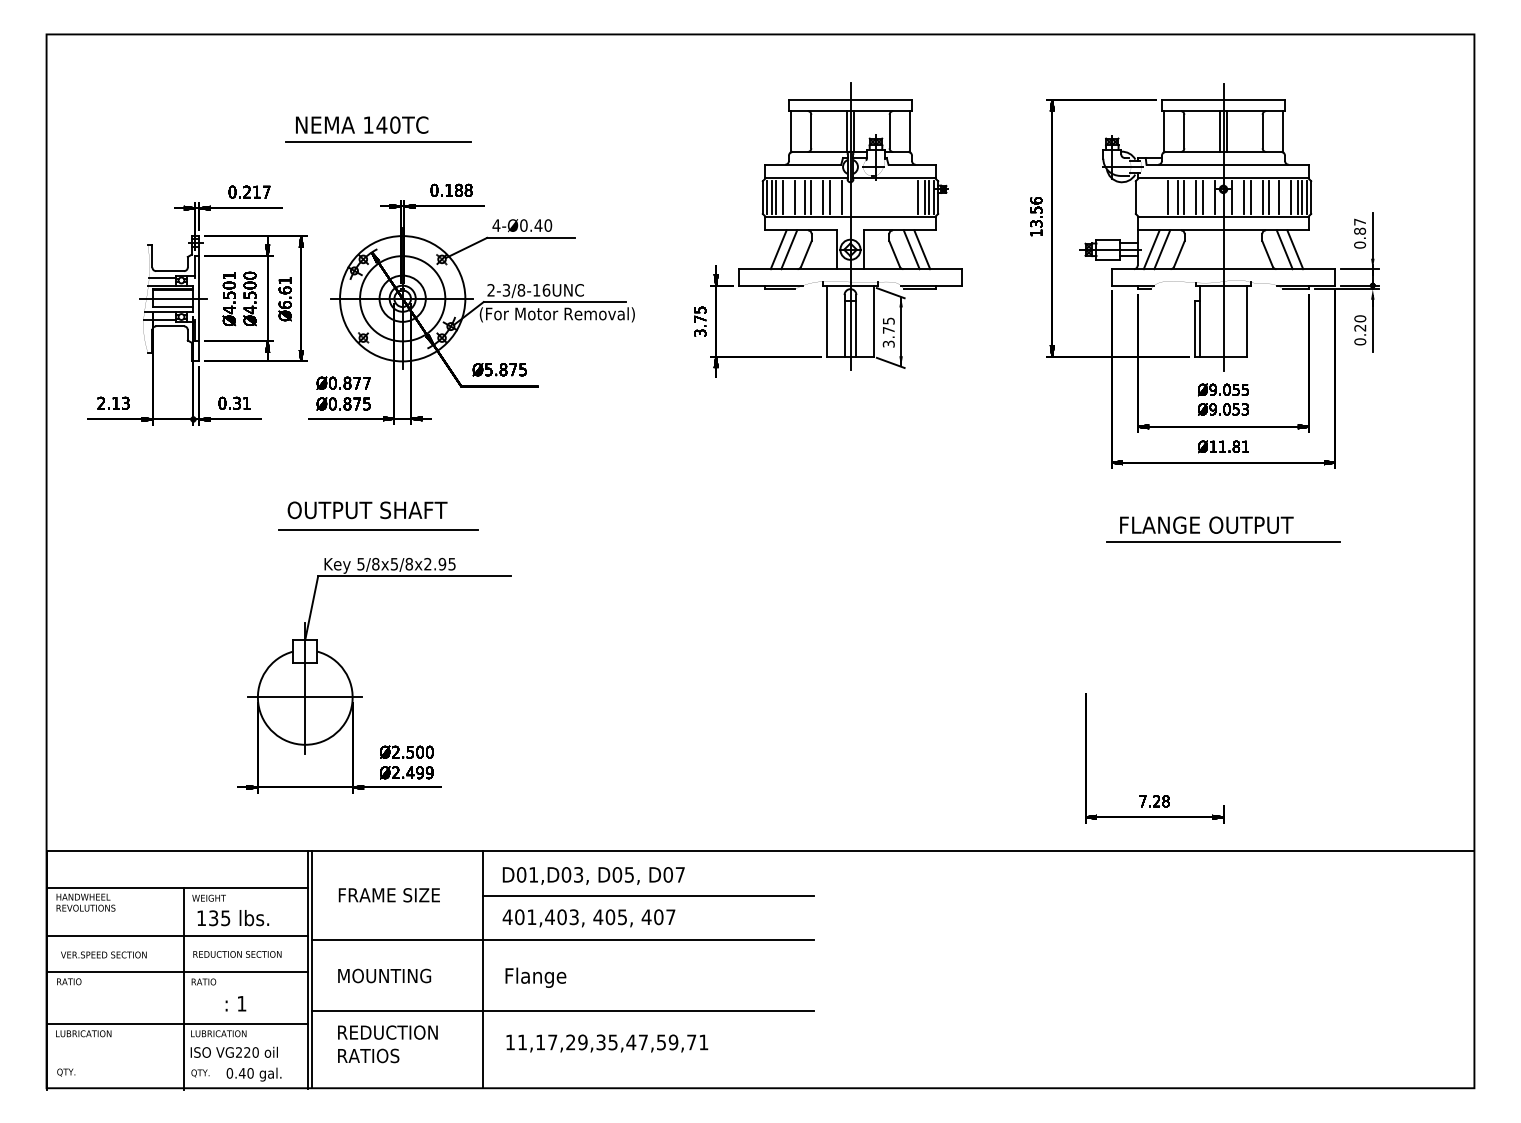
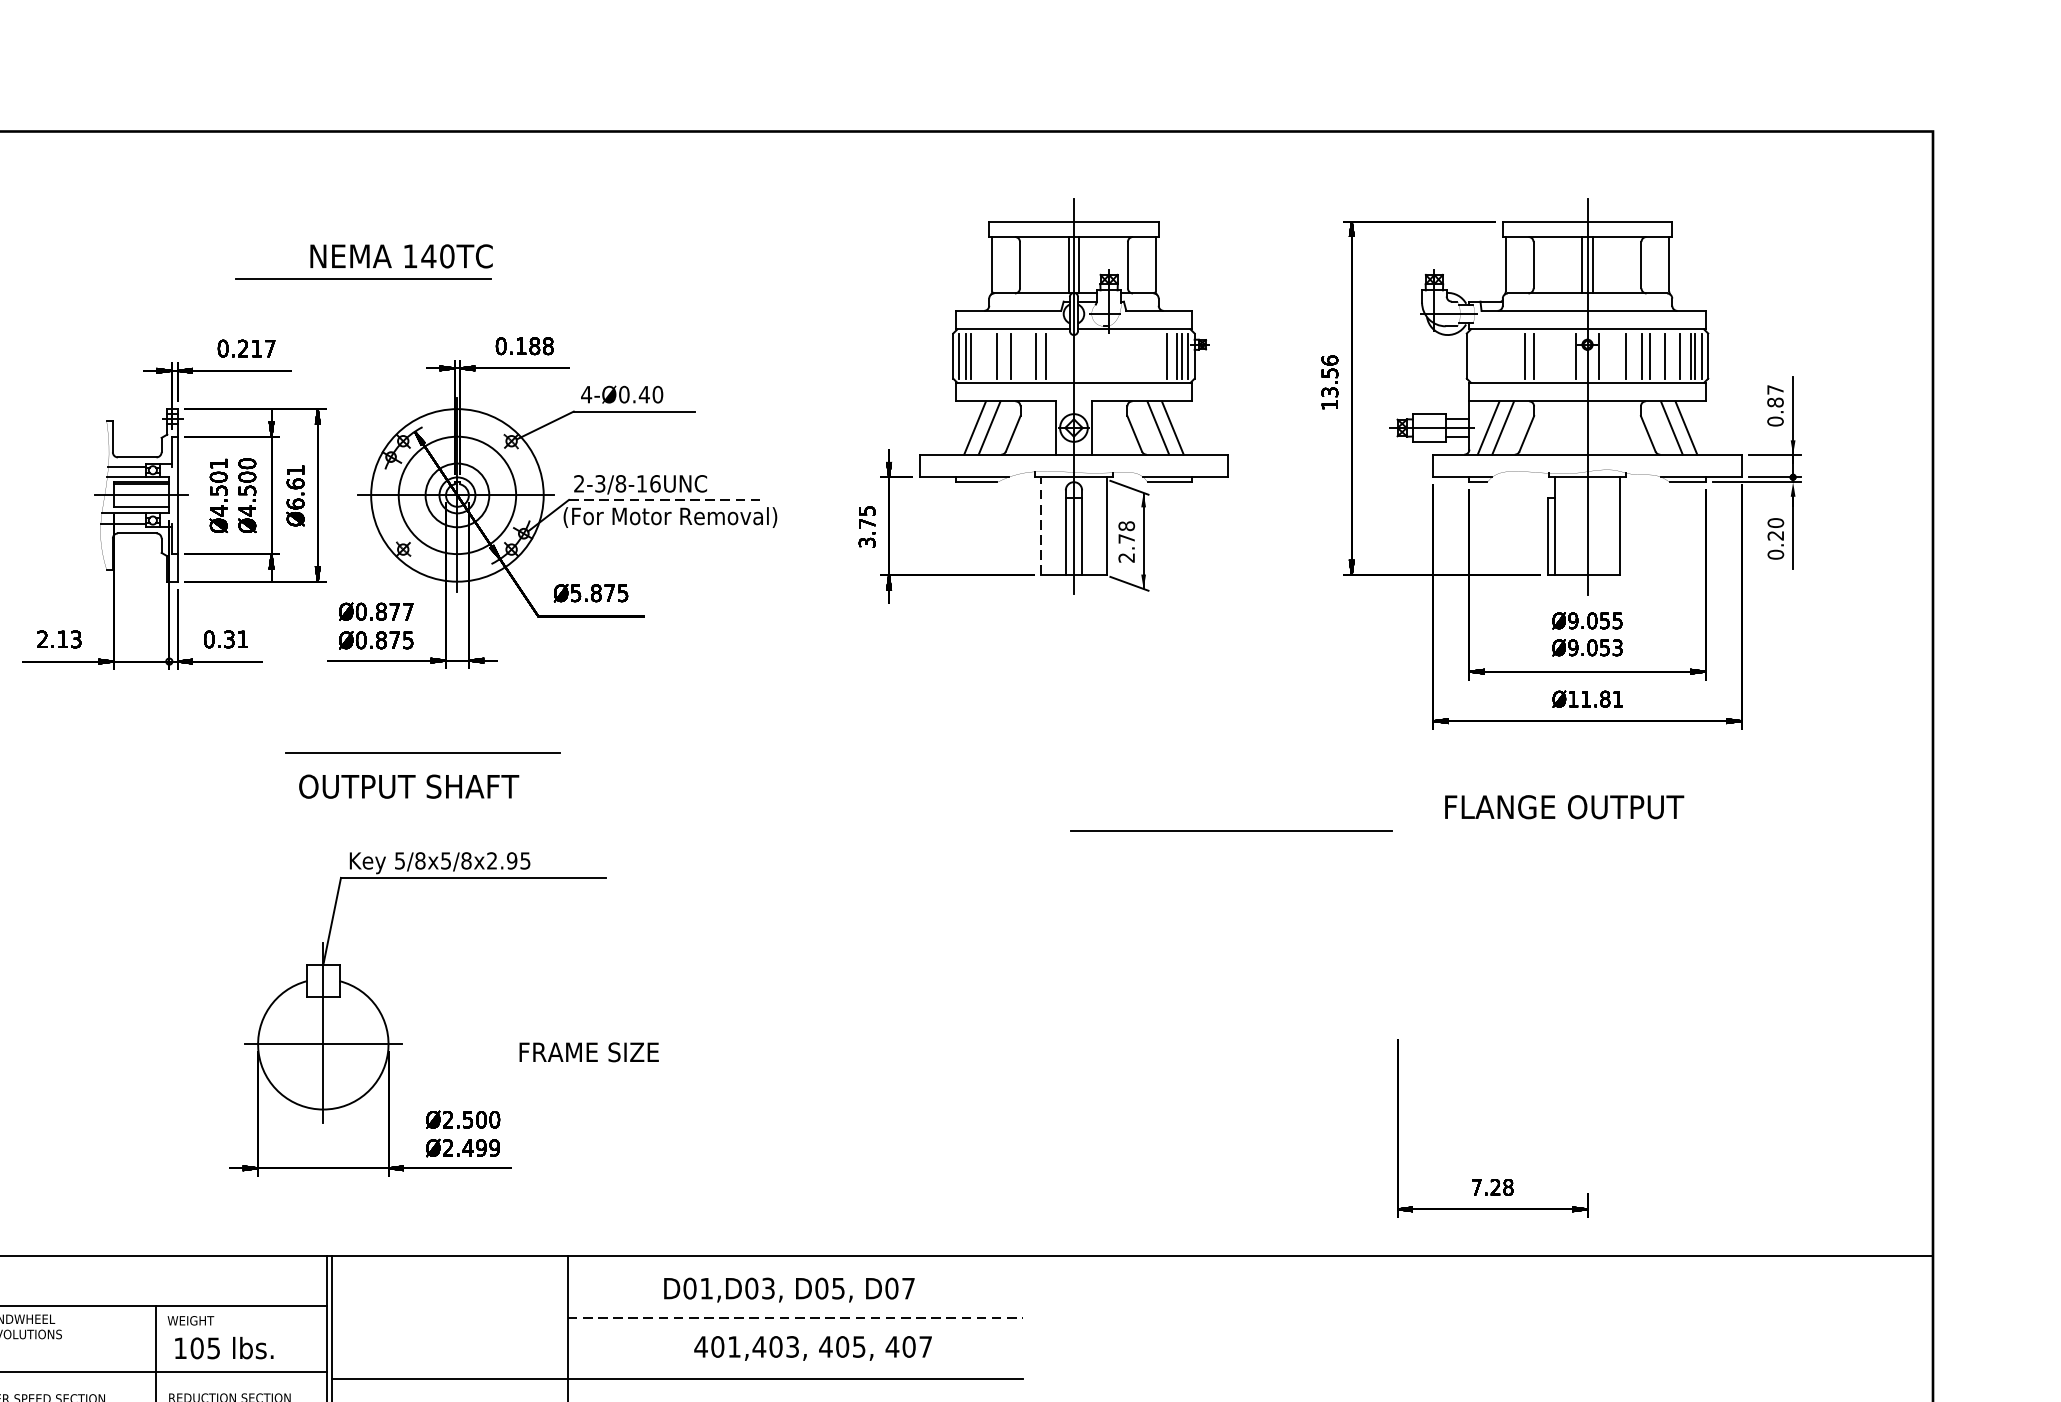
line: (378, 141) -> (363, 278), moved
line: (782, 197) -> (980, 356), removed
line: (811, 197) -> (1020, 356), removed
line: (842, 197) -> (1062, 356), removed
line: (1167, 197) -> (1510, 356), removed
line: (1195, 197) -> (1548, 356), removed
line: (1202, 197) -> (1558, 356), removed
line: (1244, 197) -> (1616, 356), removed
line: (555, 302) -> (667, 500), solid -> dashed
line: (826, 320) -> (1040, 525), solid -> dashed
text: (888, 332) -> (1126, 541), 3.75 -> 2.78
line: (378, 529) -> (422, 752), moved
line: (1223, 541) -> (1232, 829), moved
text: (593, 875) -> (788, 1289), moved
text: (388, 895) -> (587, 1052), moved
line: (648, 896) -> (795, 1318), solid -> dashed
text: (213, 918) -> (196, 1348), 135 -> 105
text: (588, 918) -> (812, 1348), moved

